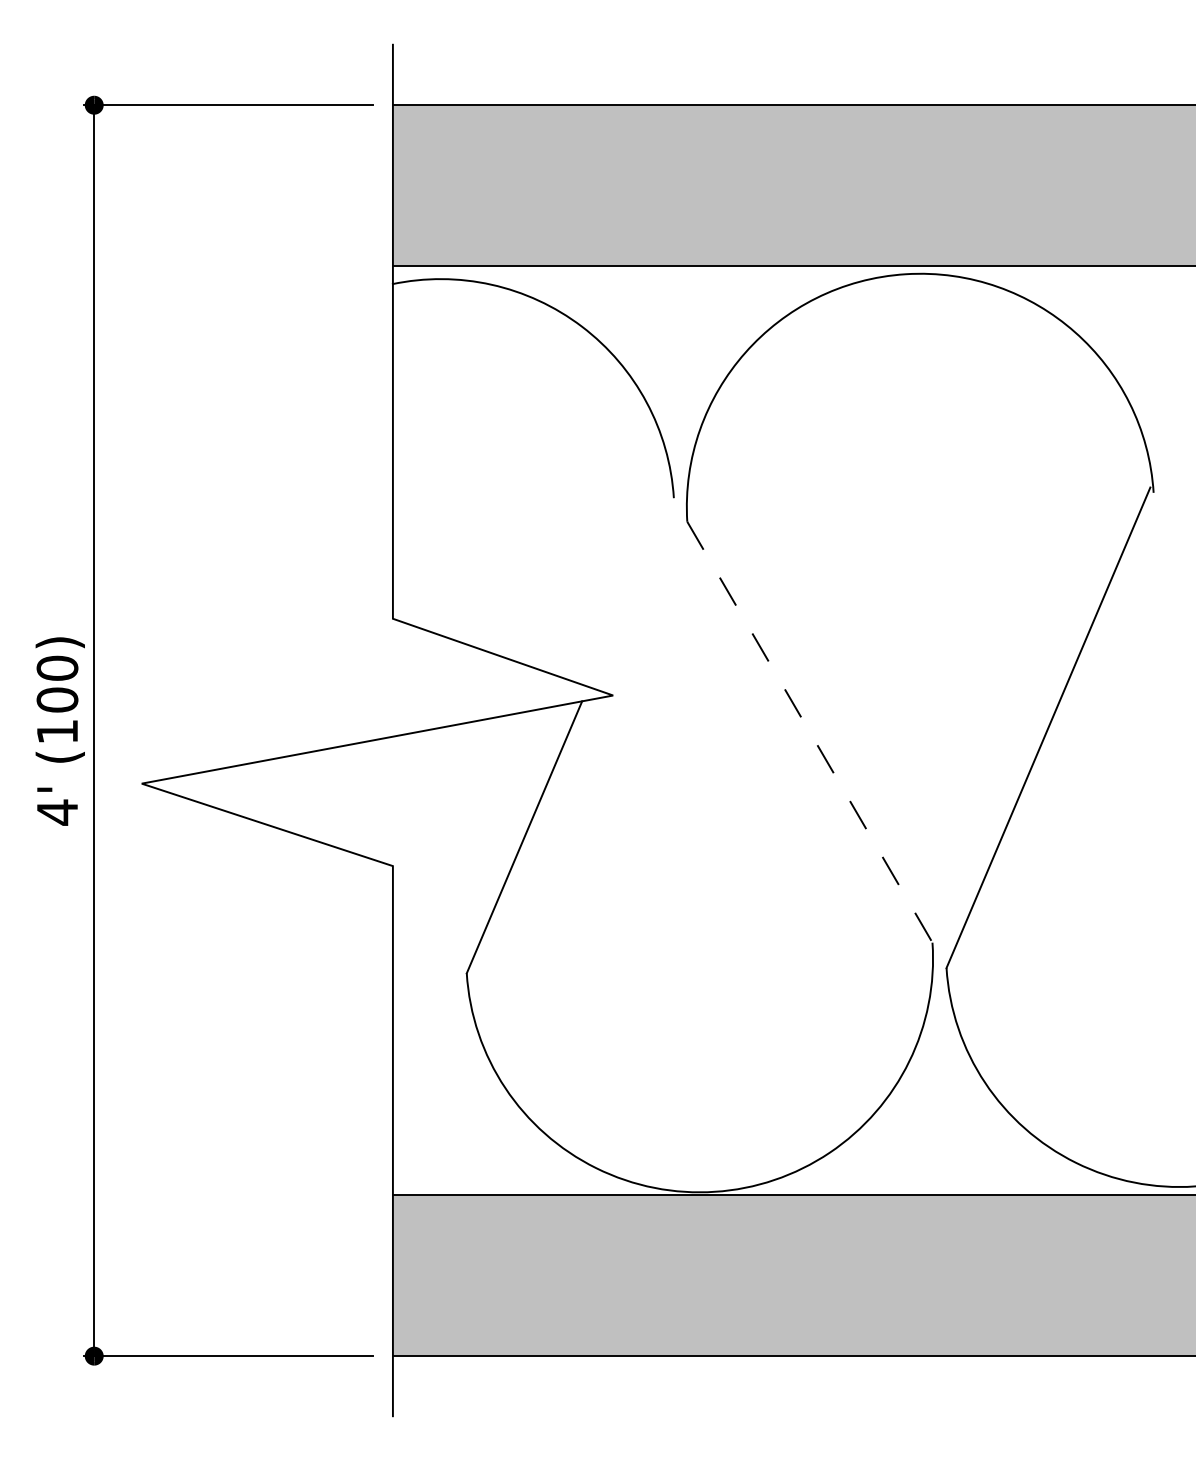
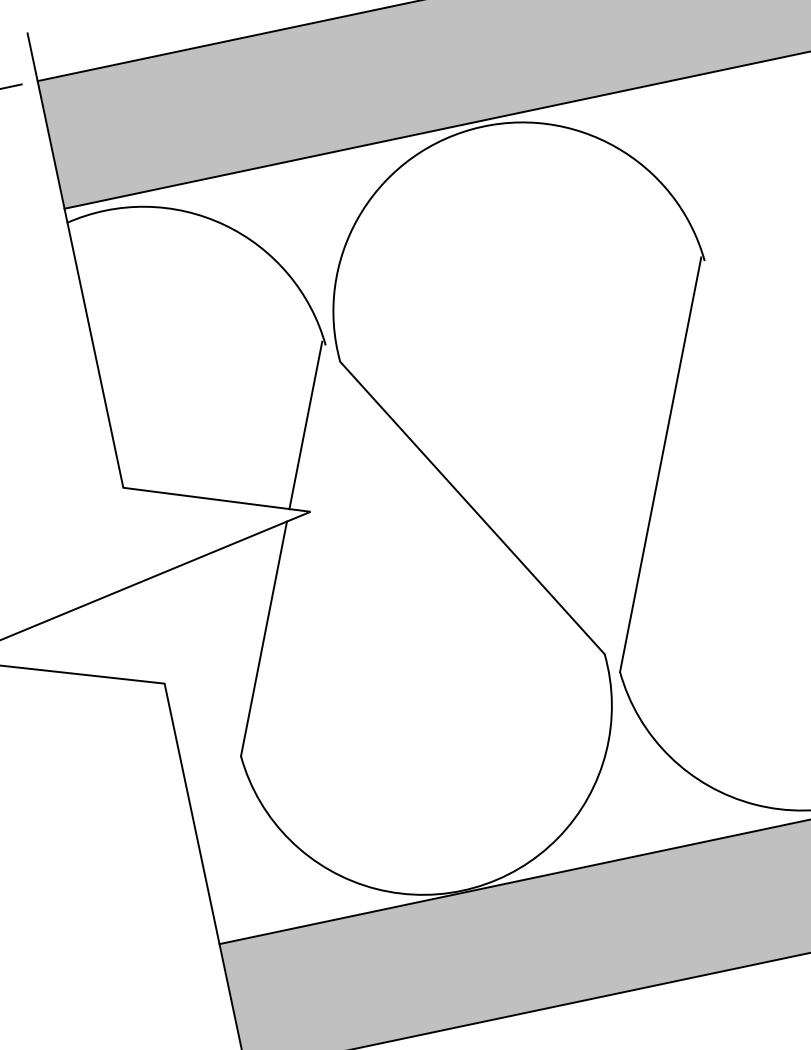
line: (629, 589) -> (305, 425), added
line: (809, 732) -> (472, 508), dashed -> solid

